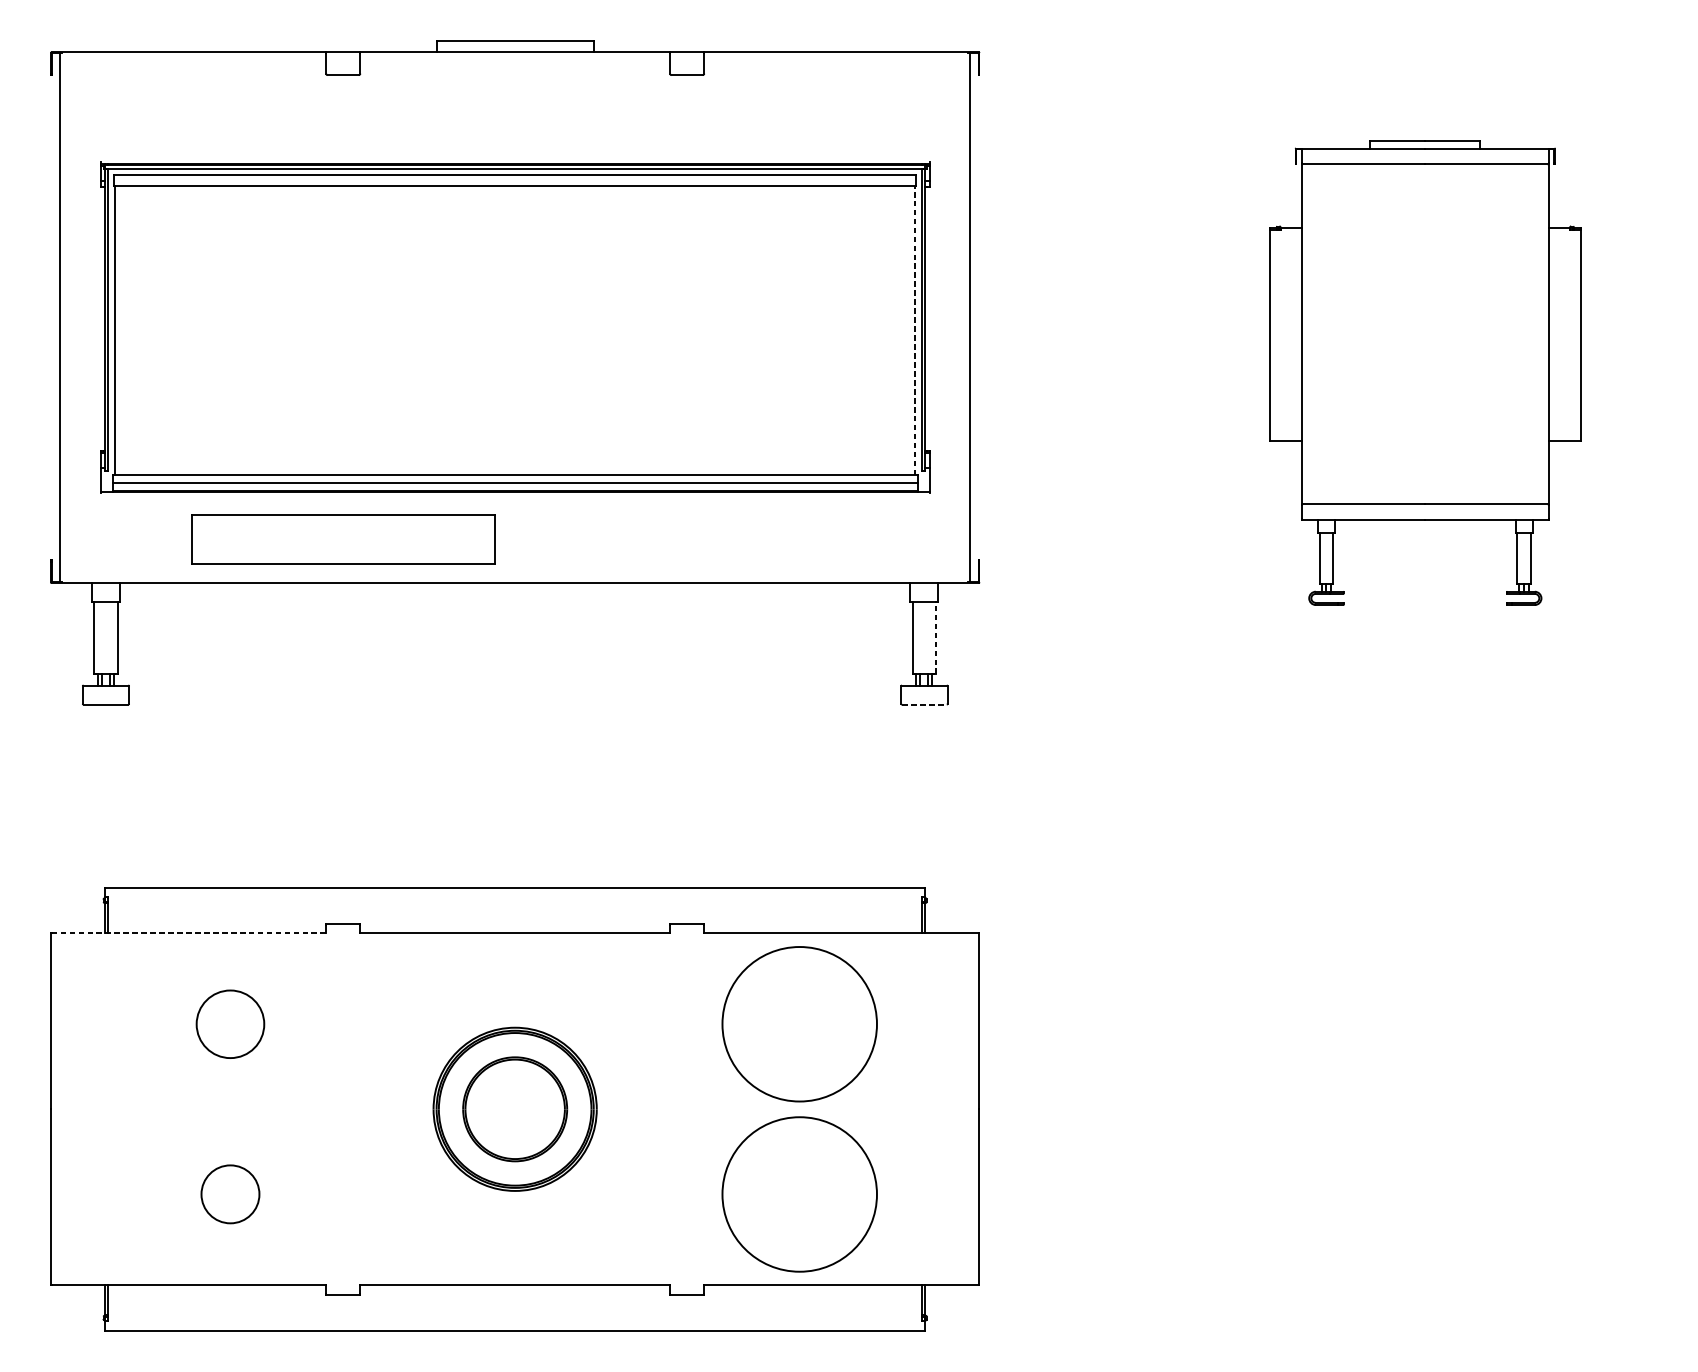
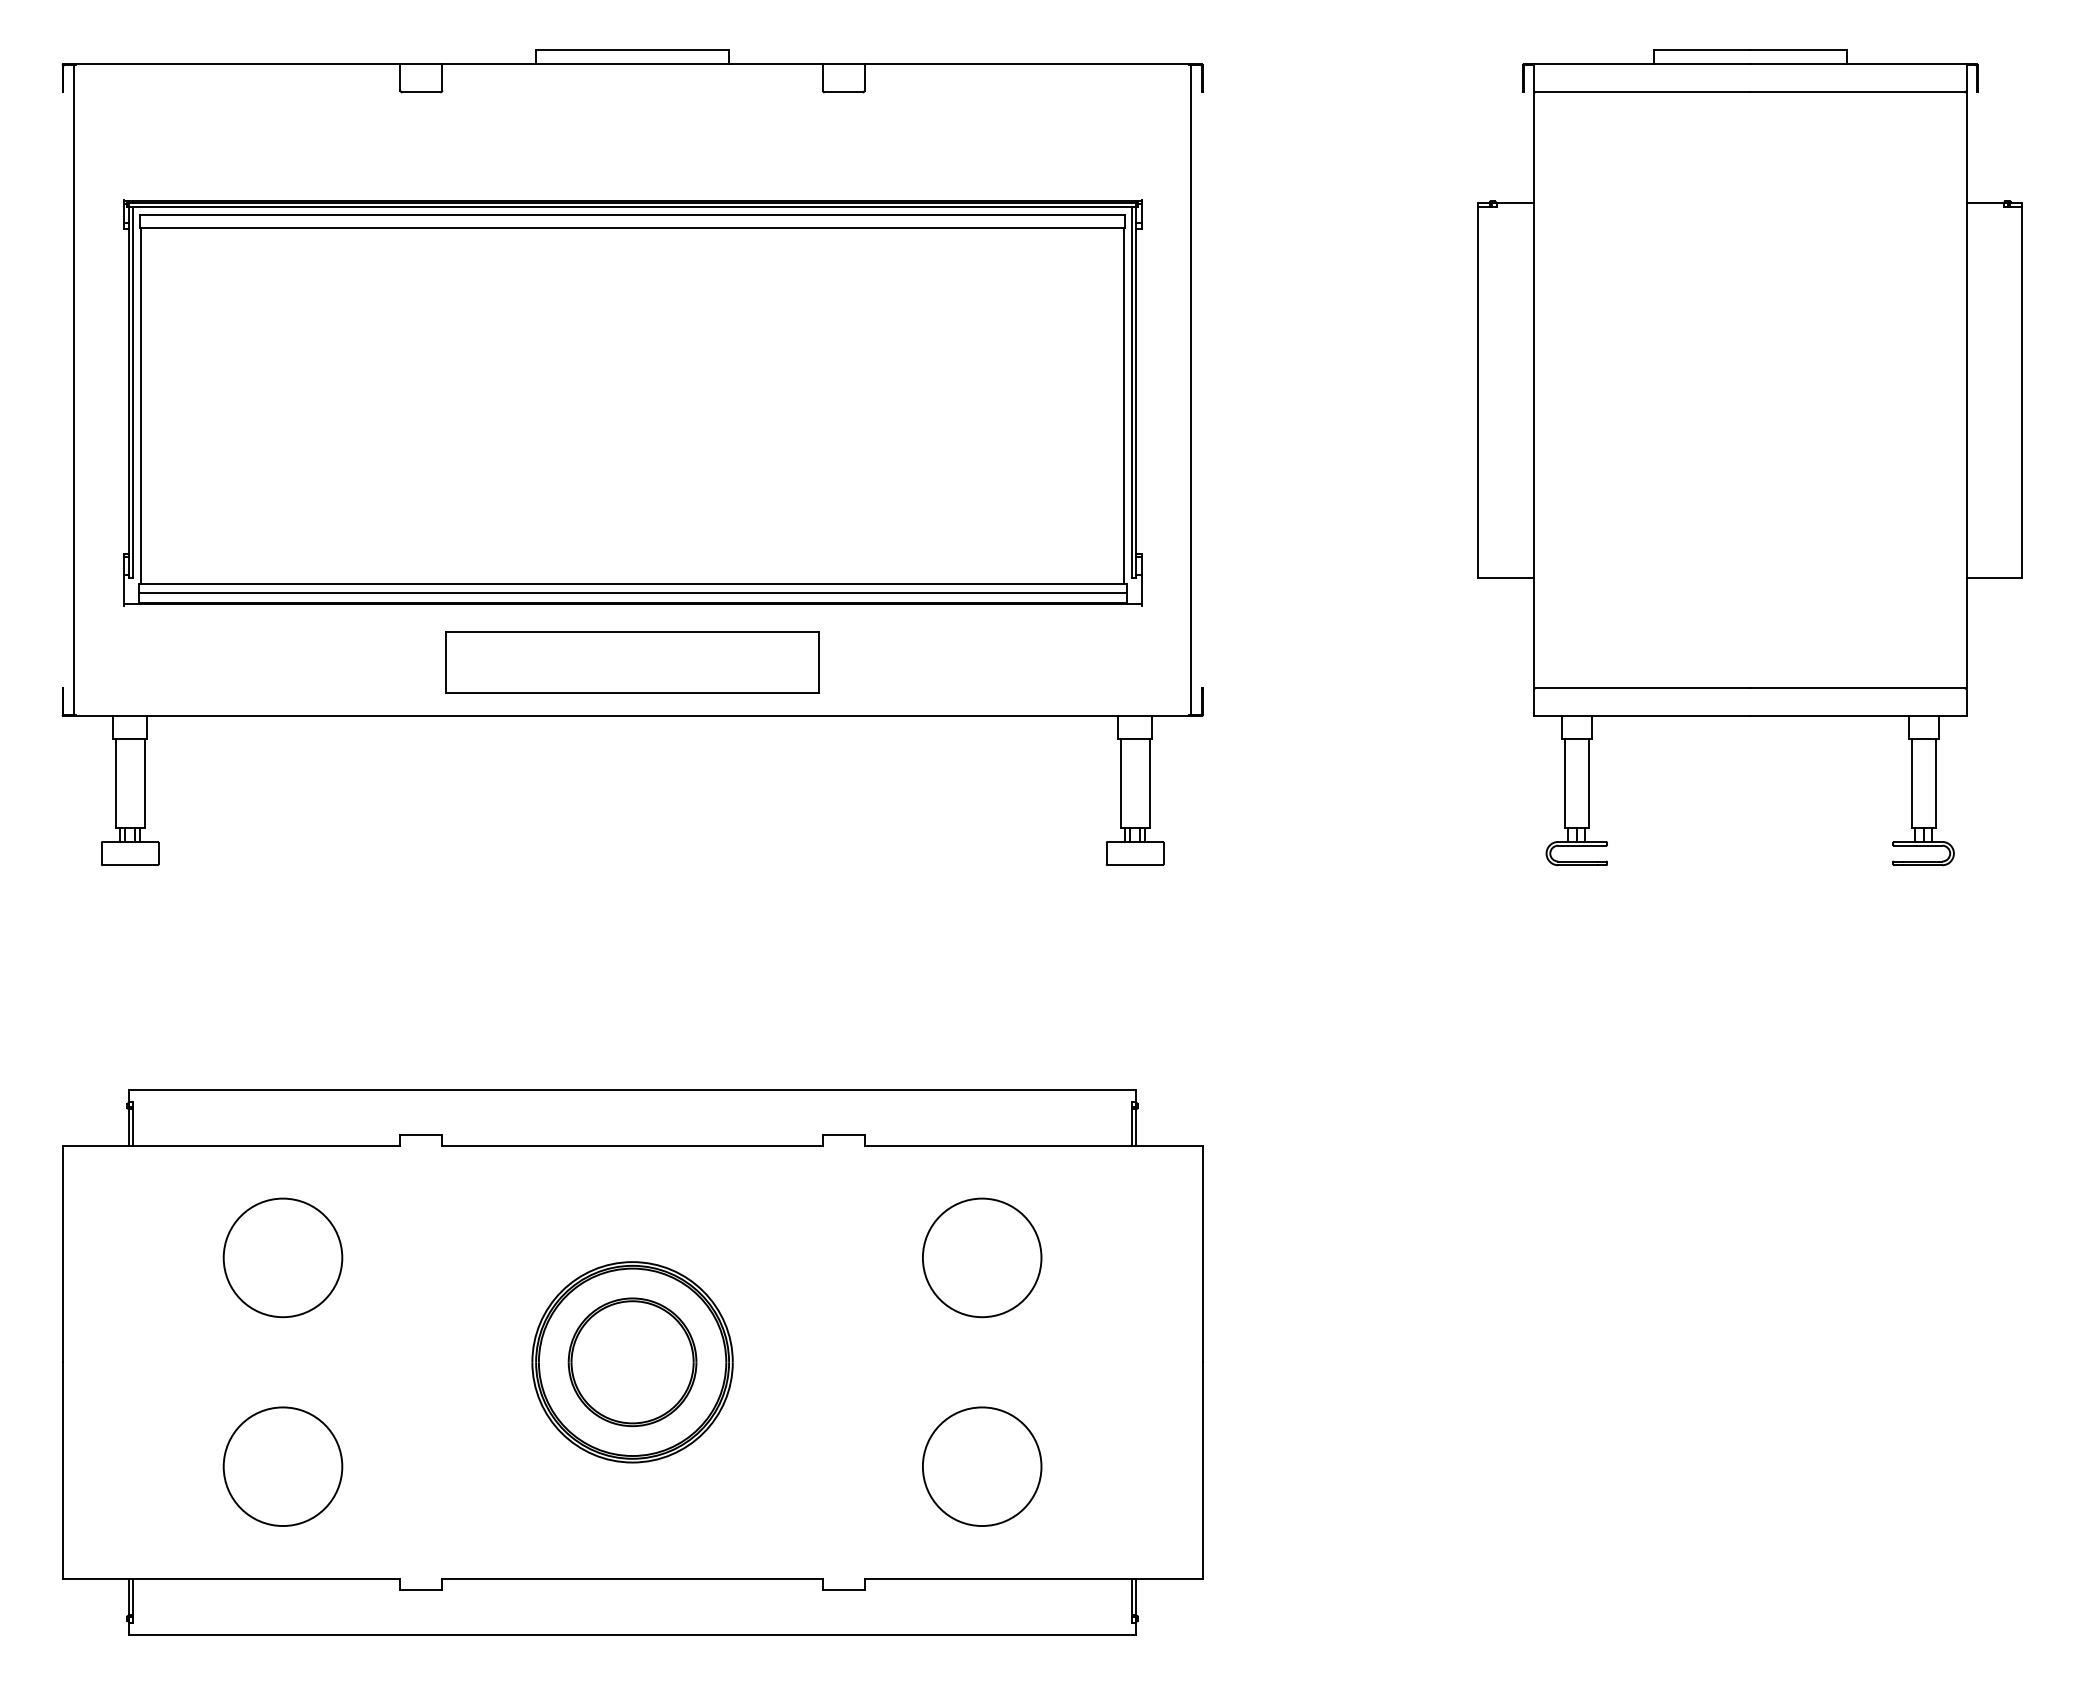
line: (914, 330) -> (1123, 406), dashed -> solid
part: (1424, 372) -> (1749, 457), size x1.43
part: (343, 539) -> (632, 662), moved
line: (936, 637) -> (1149, 783), dashed -> solid
line: (924, 704) -> (1135, 865), dashed -> solid
line: (188, 933) -> (231, 1146), dashed -> solid
circle: (230, 1023) -> (282, 1257), size x1.43
circle: (800, 1023) -> (982, 1257), size x0.62
circle: (230, 1194) -> (282, 1466), size x1.67
circle: (800, 1194) -> (982, 1466), size x0.62

